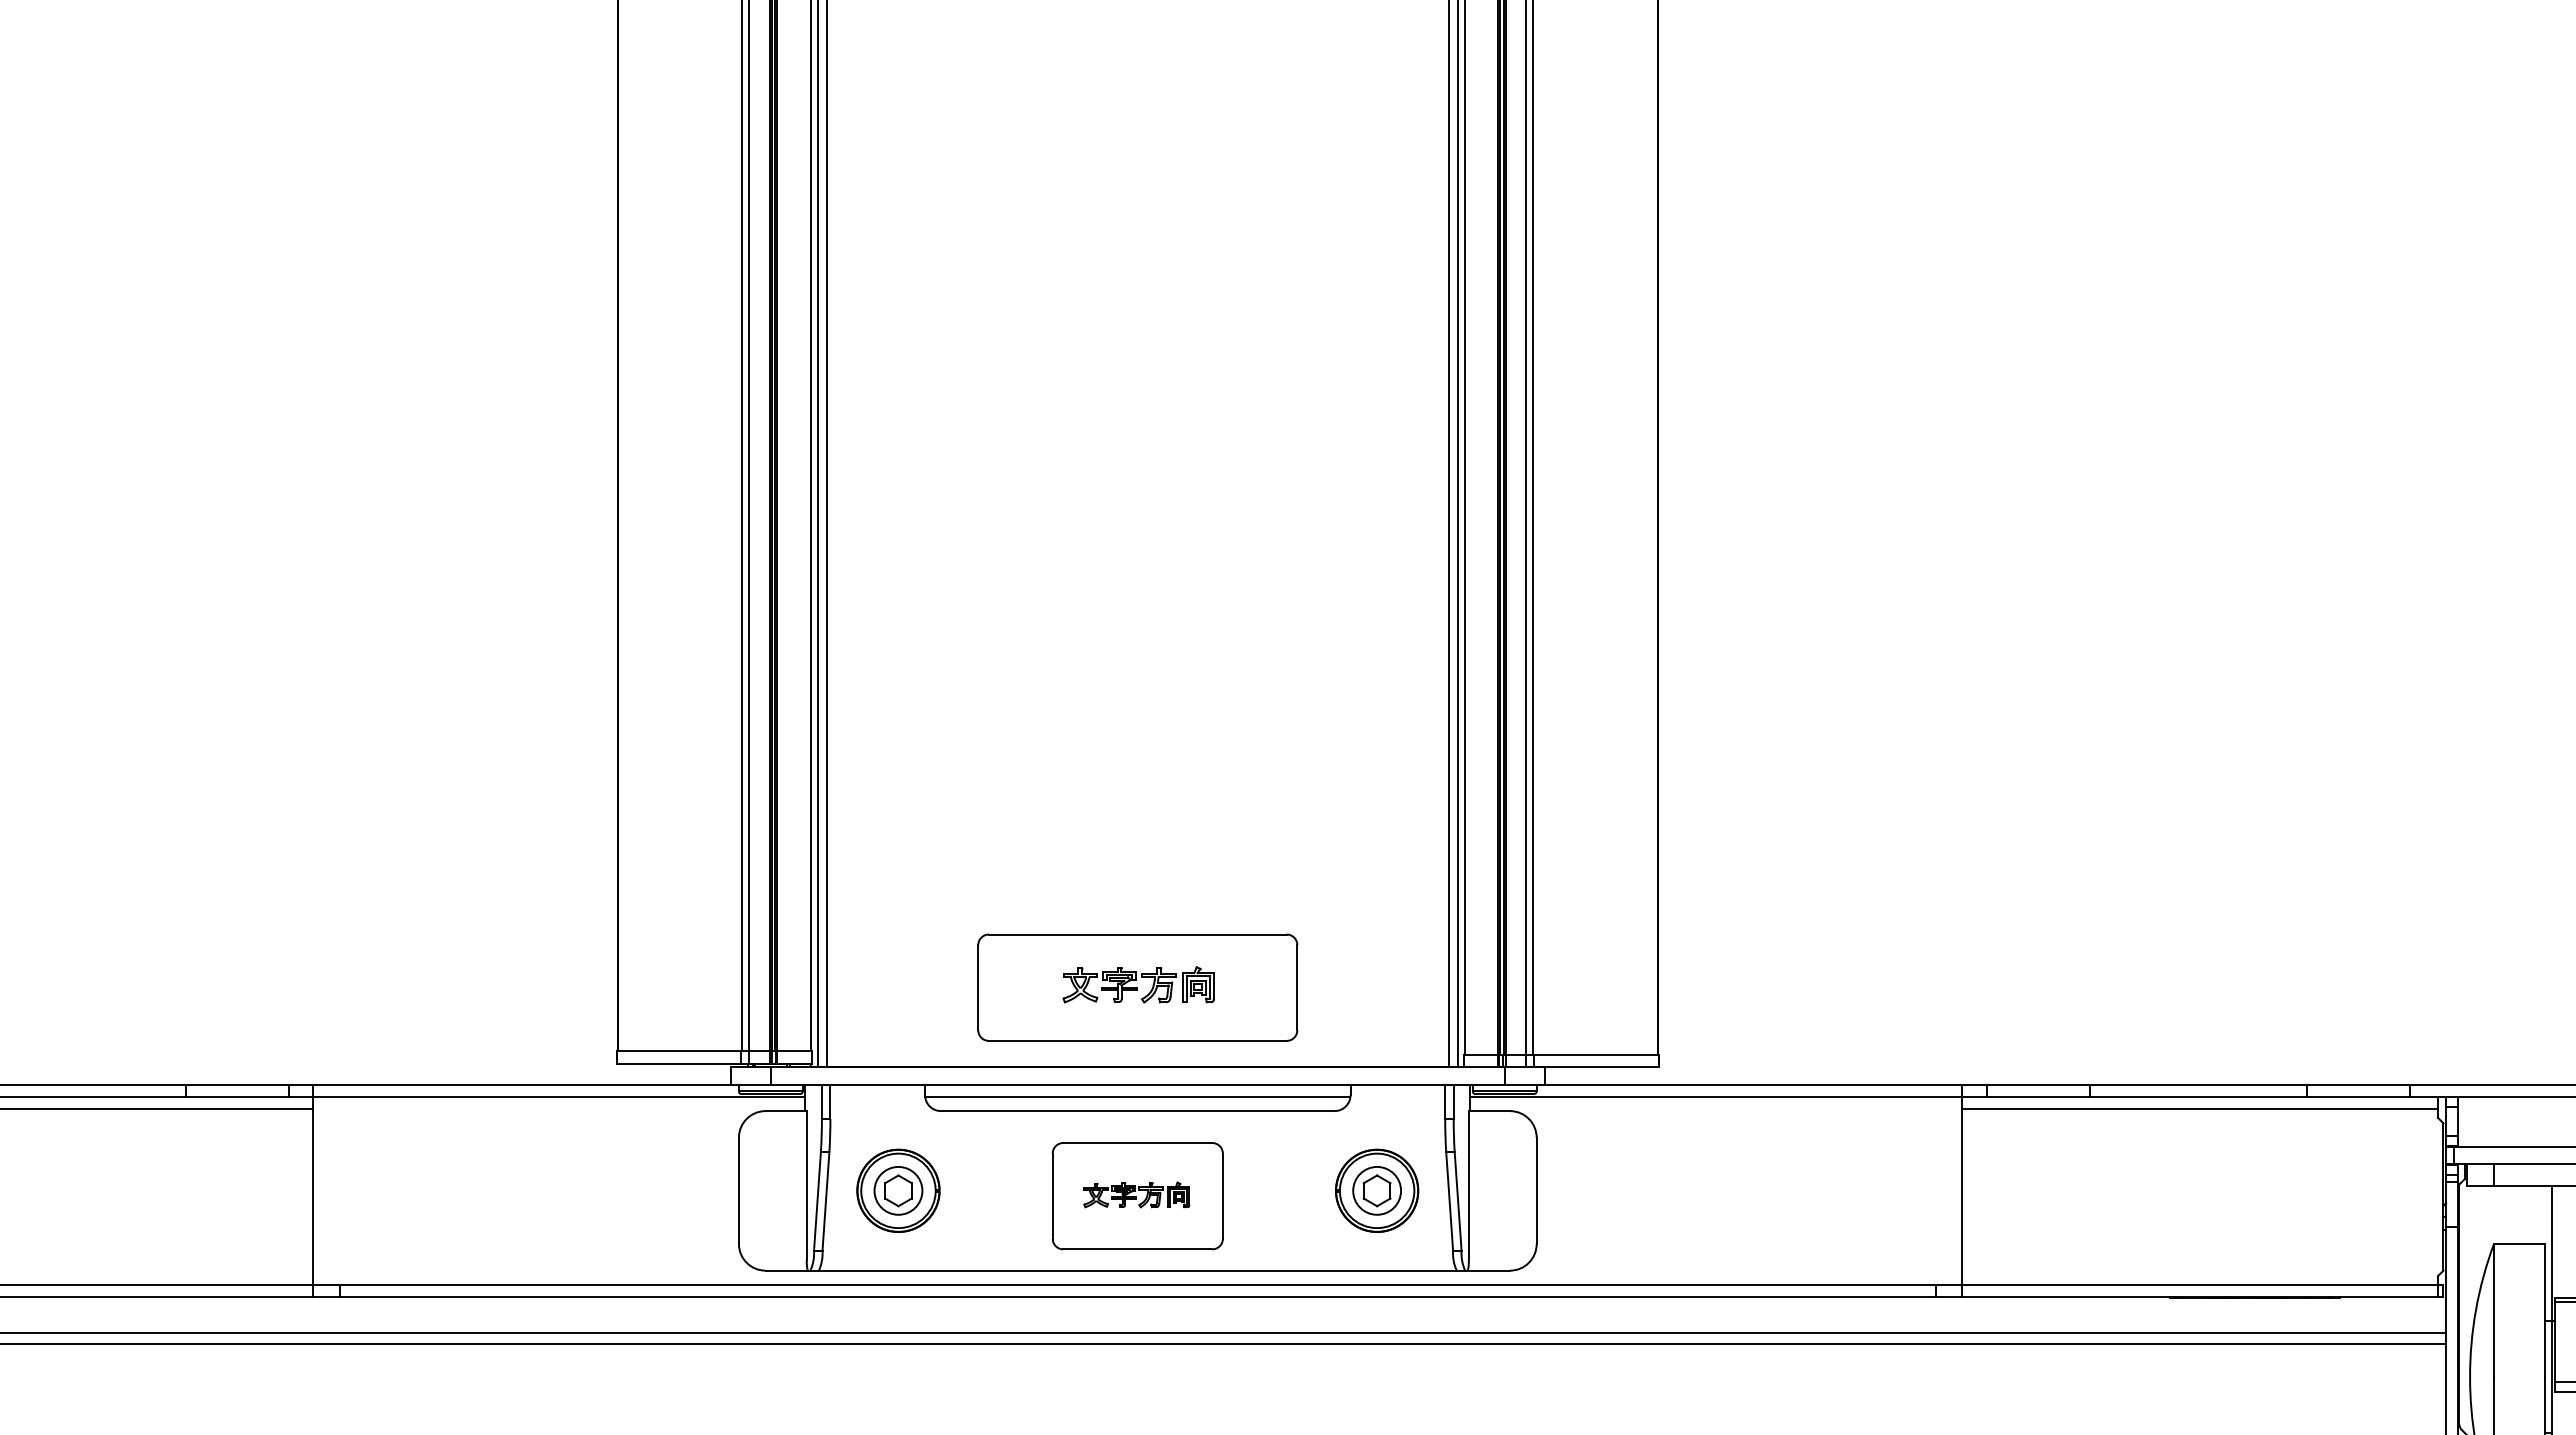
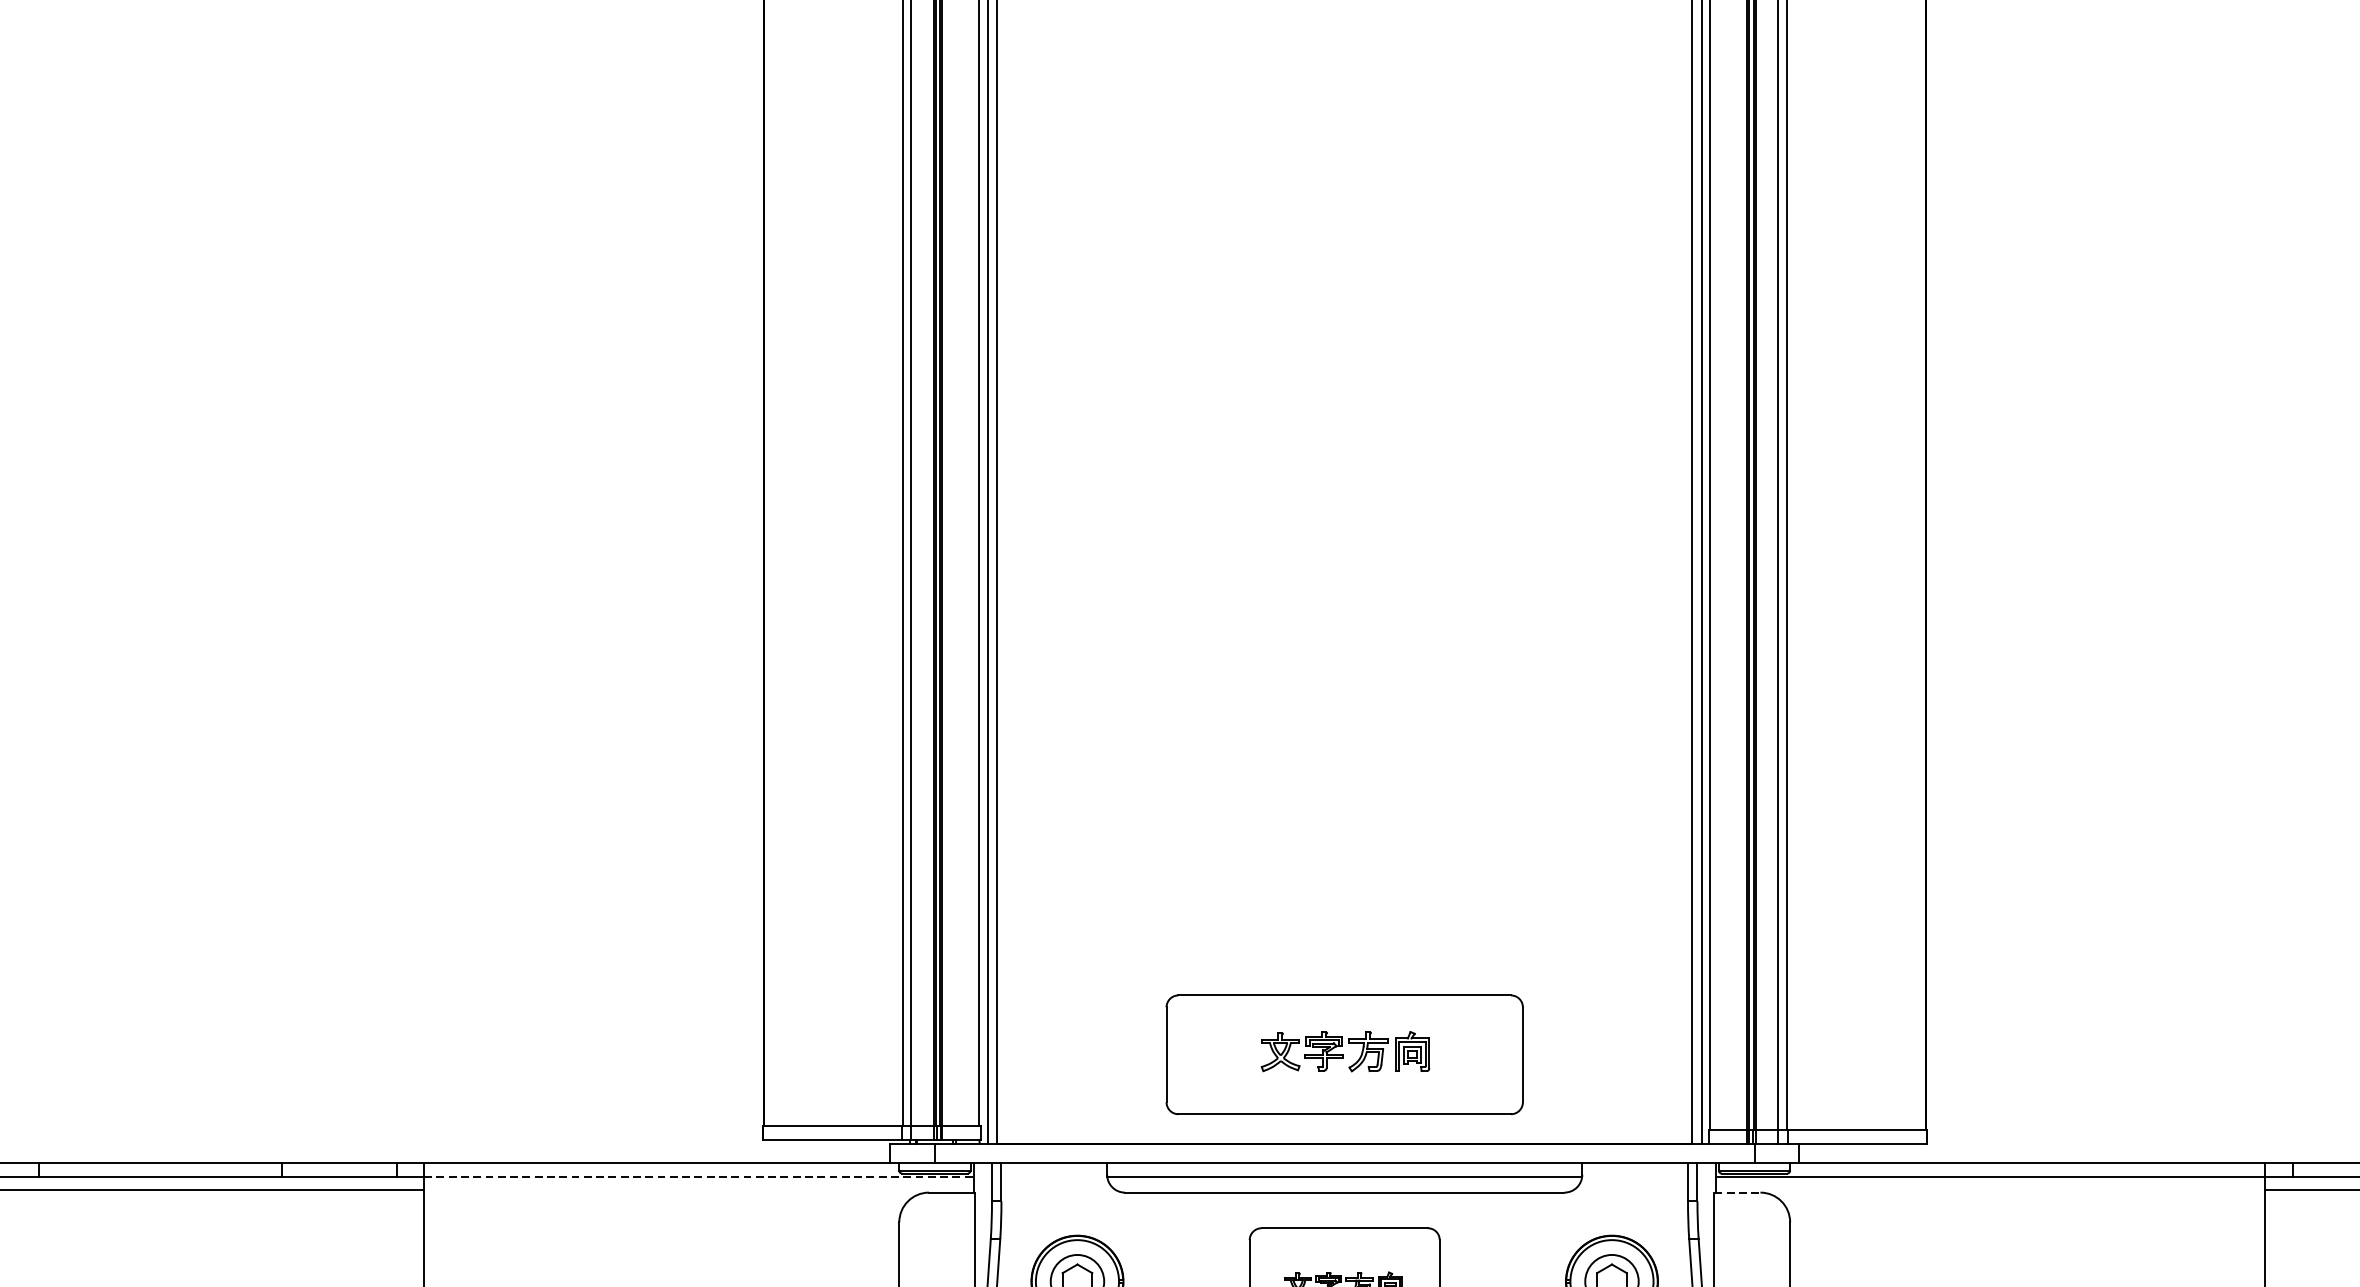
line: (559, 1096) -> (698, 1176), solid -> dashed
line: (1489, 1111) -> (1737, 1193), solid -> dashed

